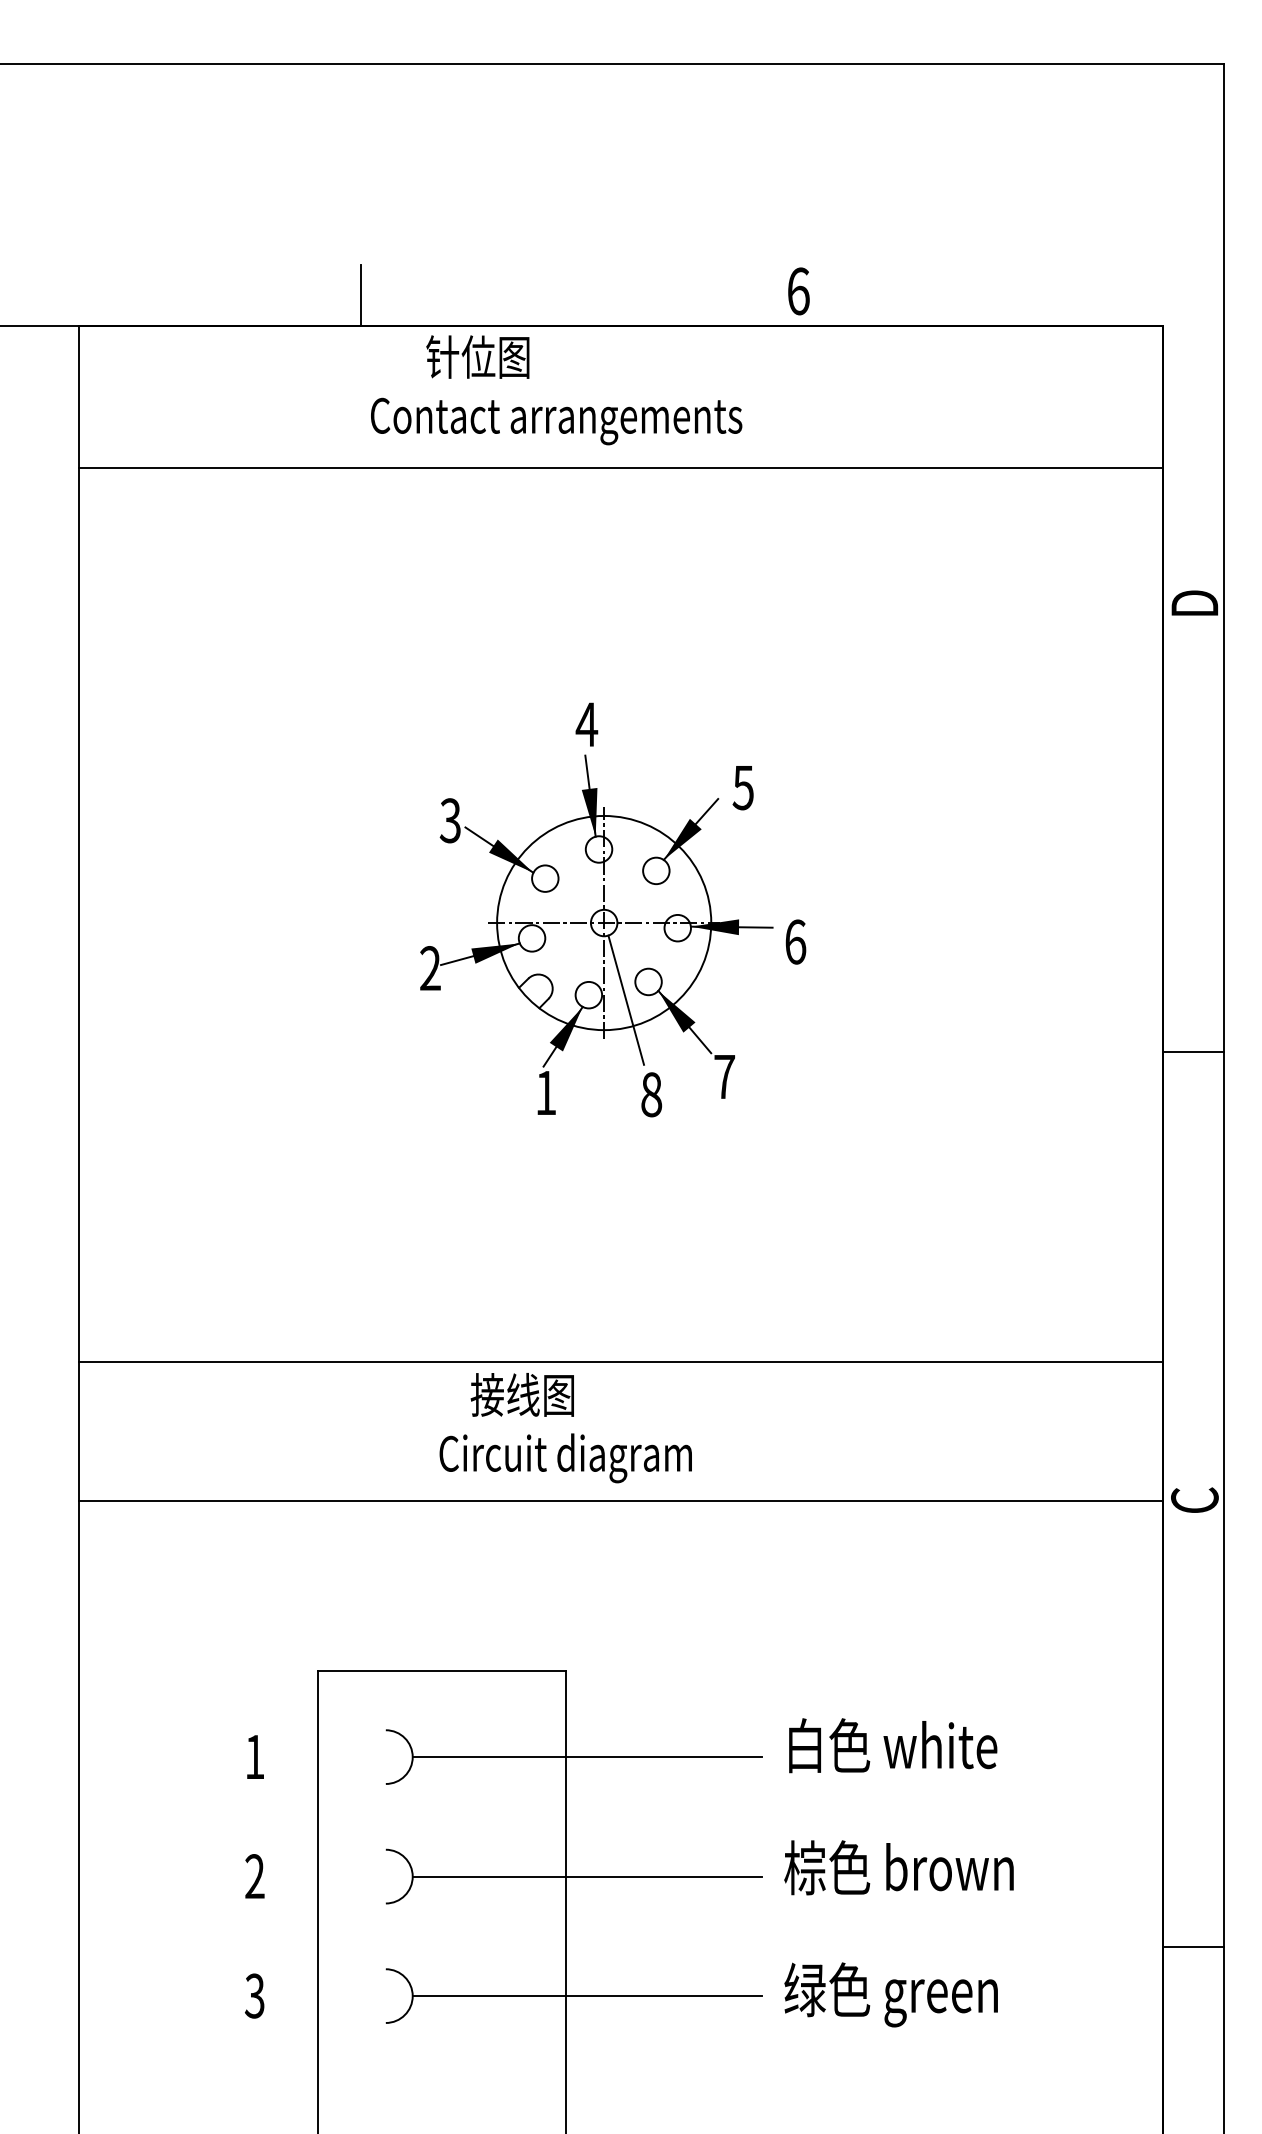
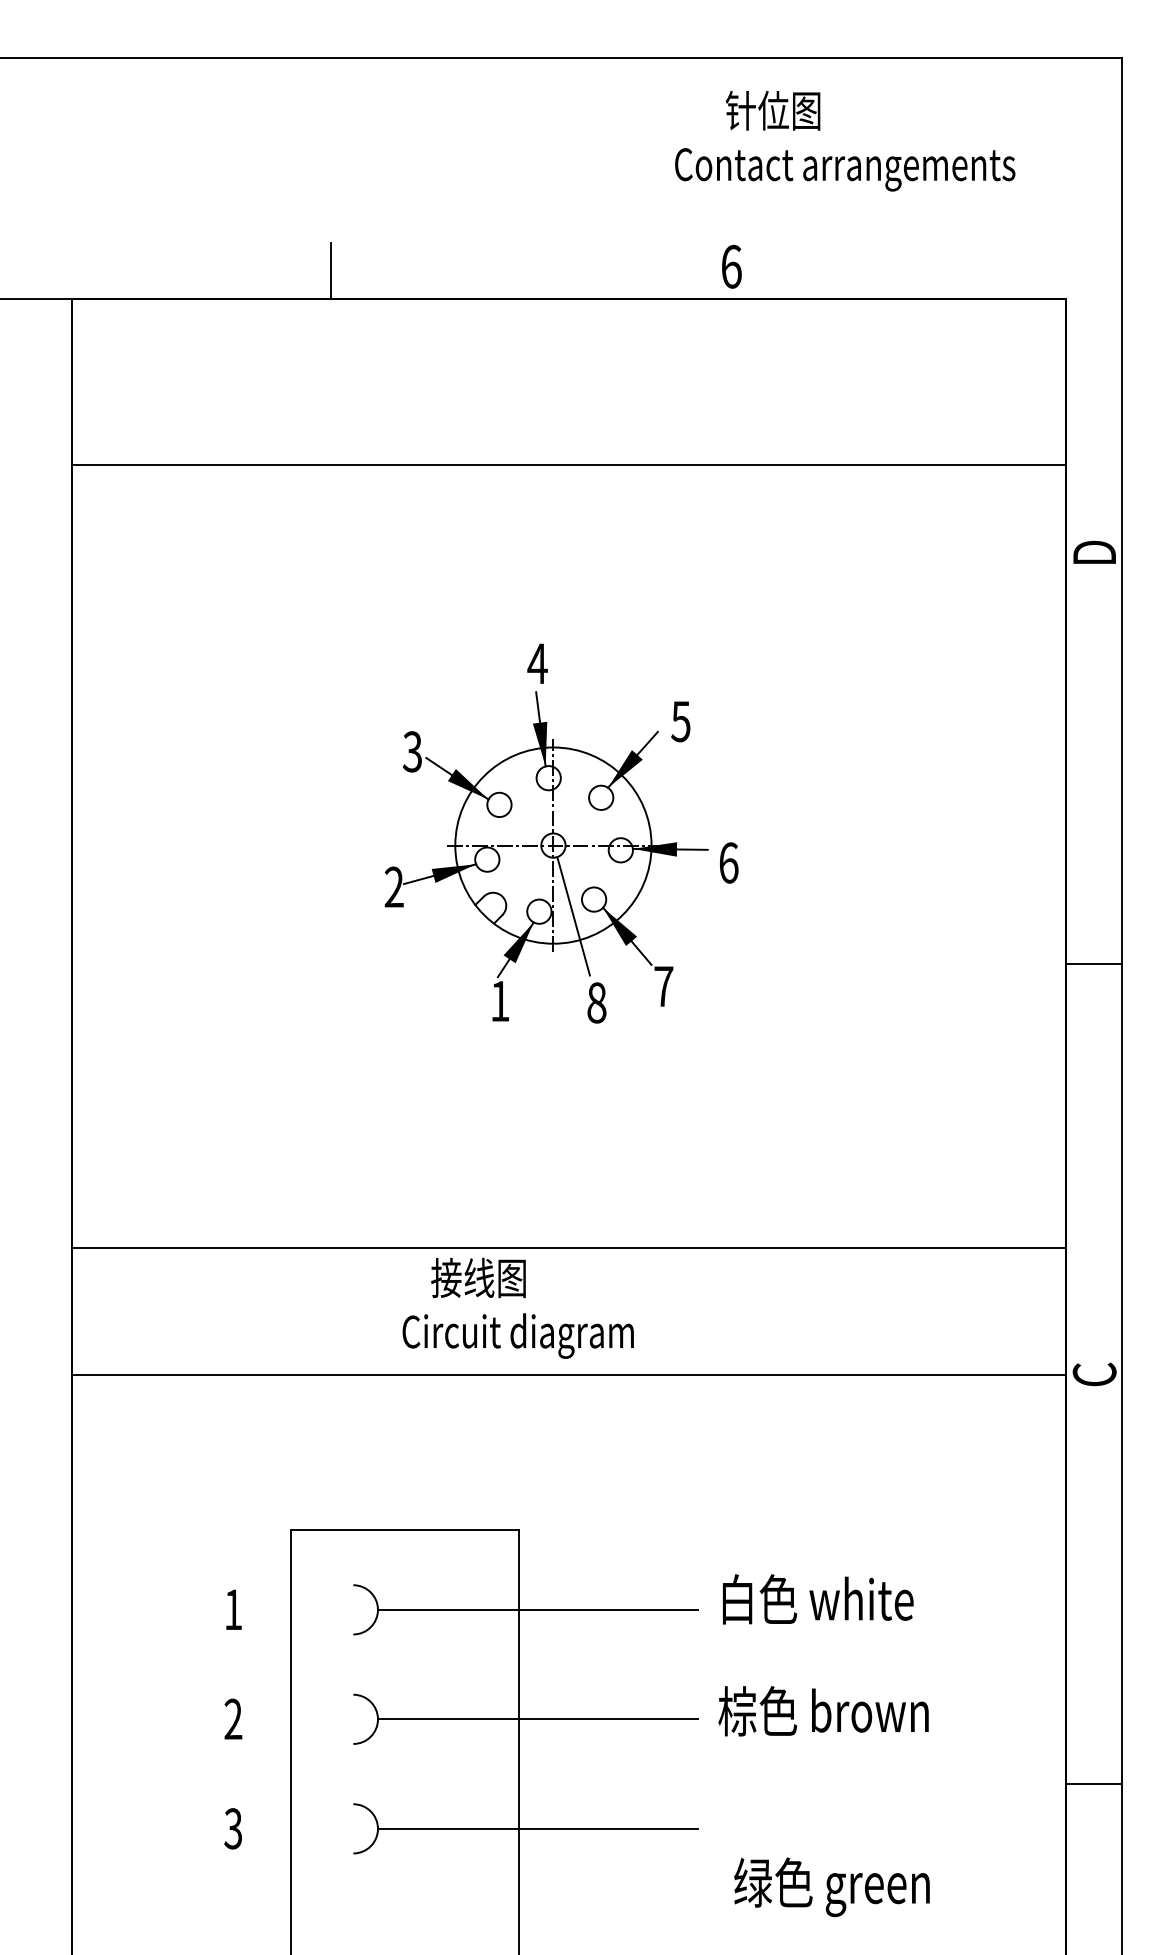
text: (556, 390) -> (845, 141), moved
line: (621, 467) -> (569, 464), moved
text: (890, 1994) -> (831, 1886), moved

